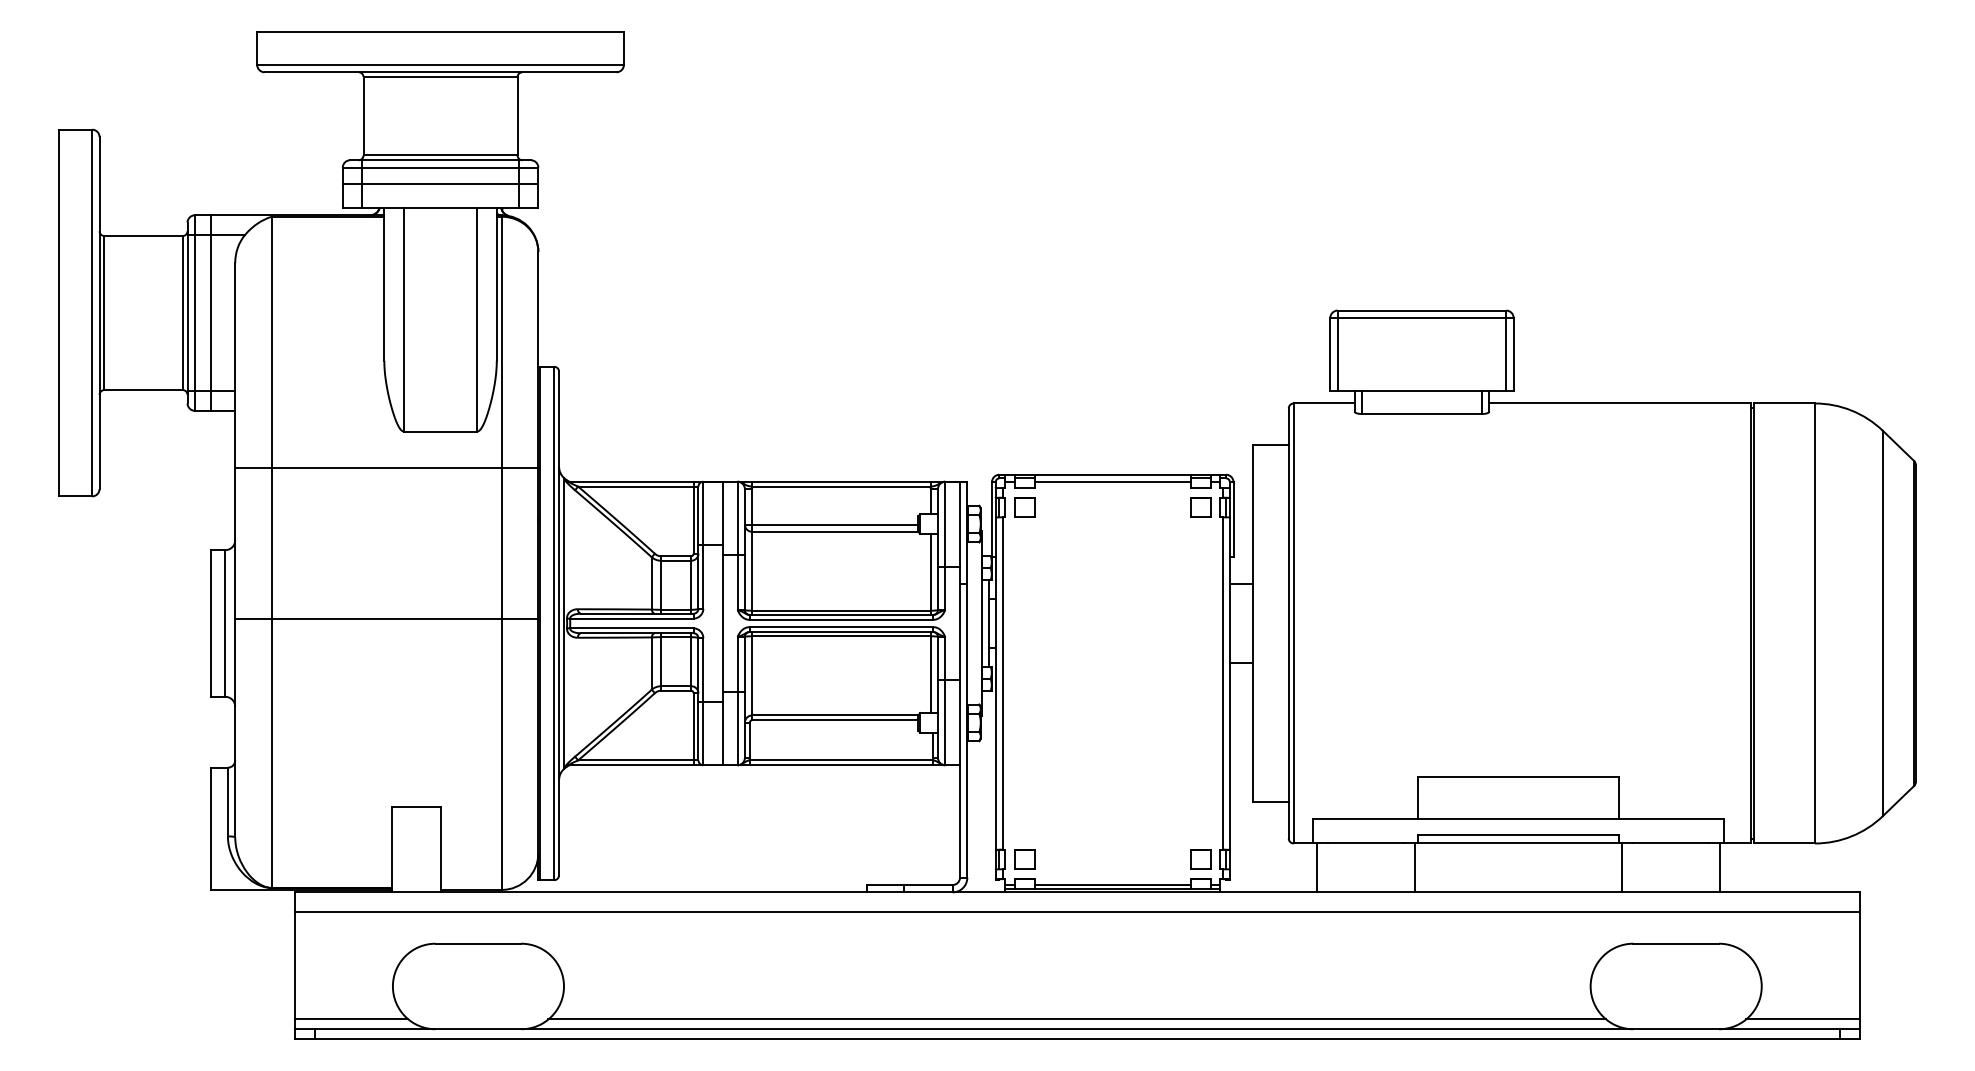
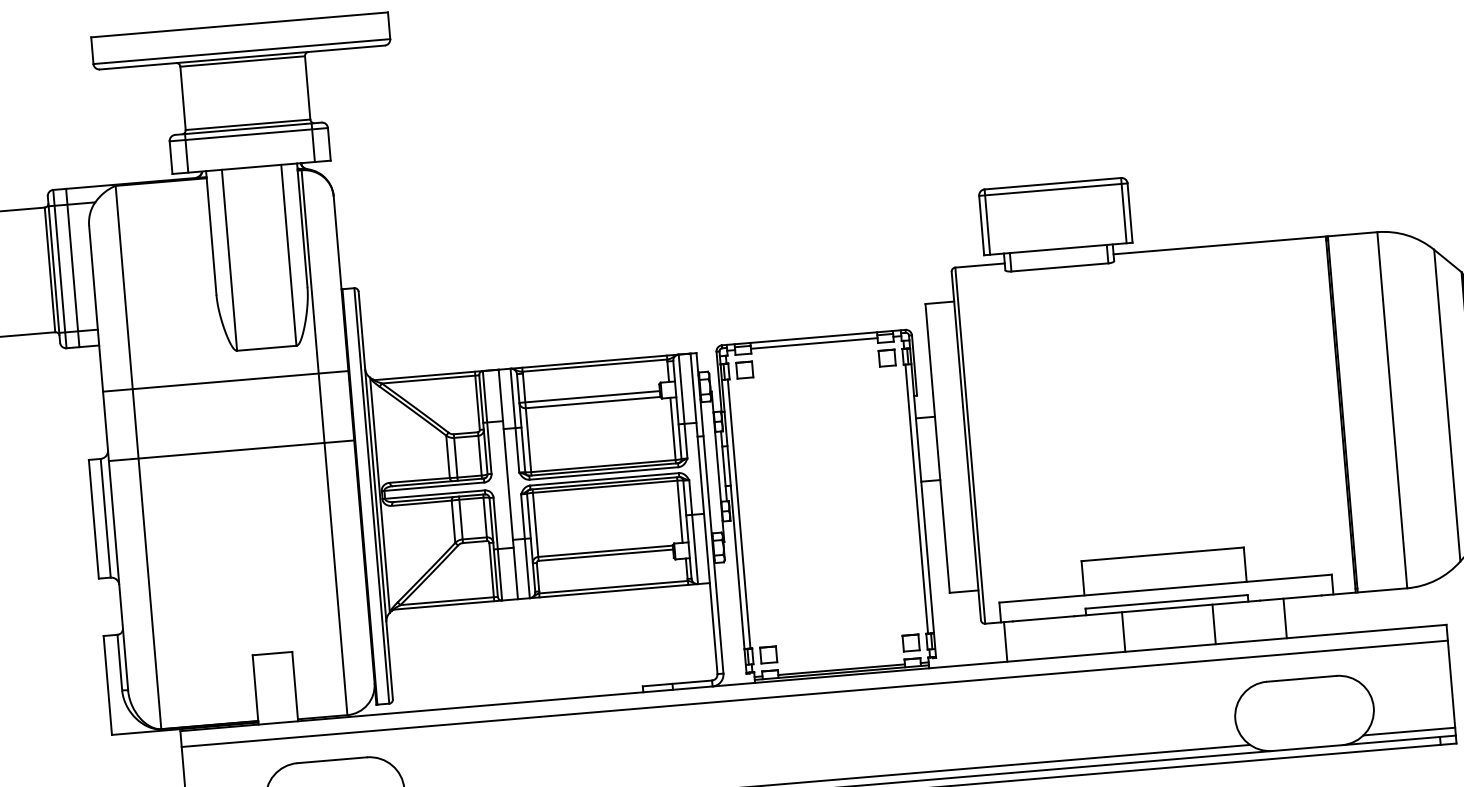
line: (440, 183) -> (249, 147), removed
line: (386, 618) -> (231, 450), moved
line: (1414, 867) -> (1123, 631), moved
line: (1622, 867) -> (1214, 624), moved
line: (1720, 867) -> (1285, 618), moved

